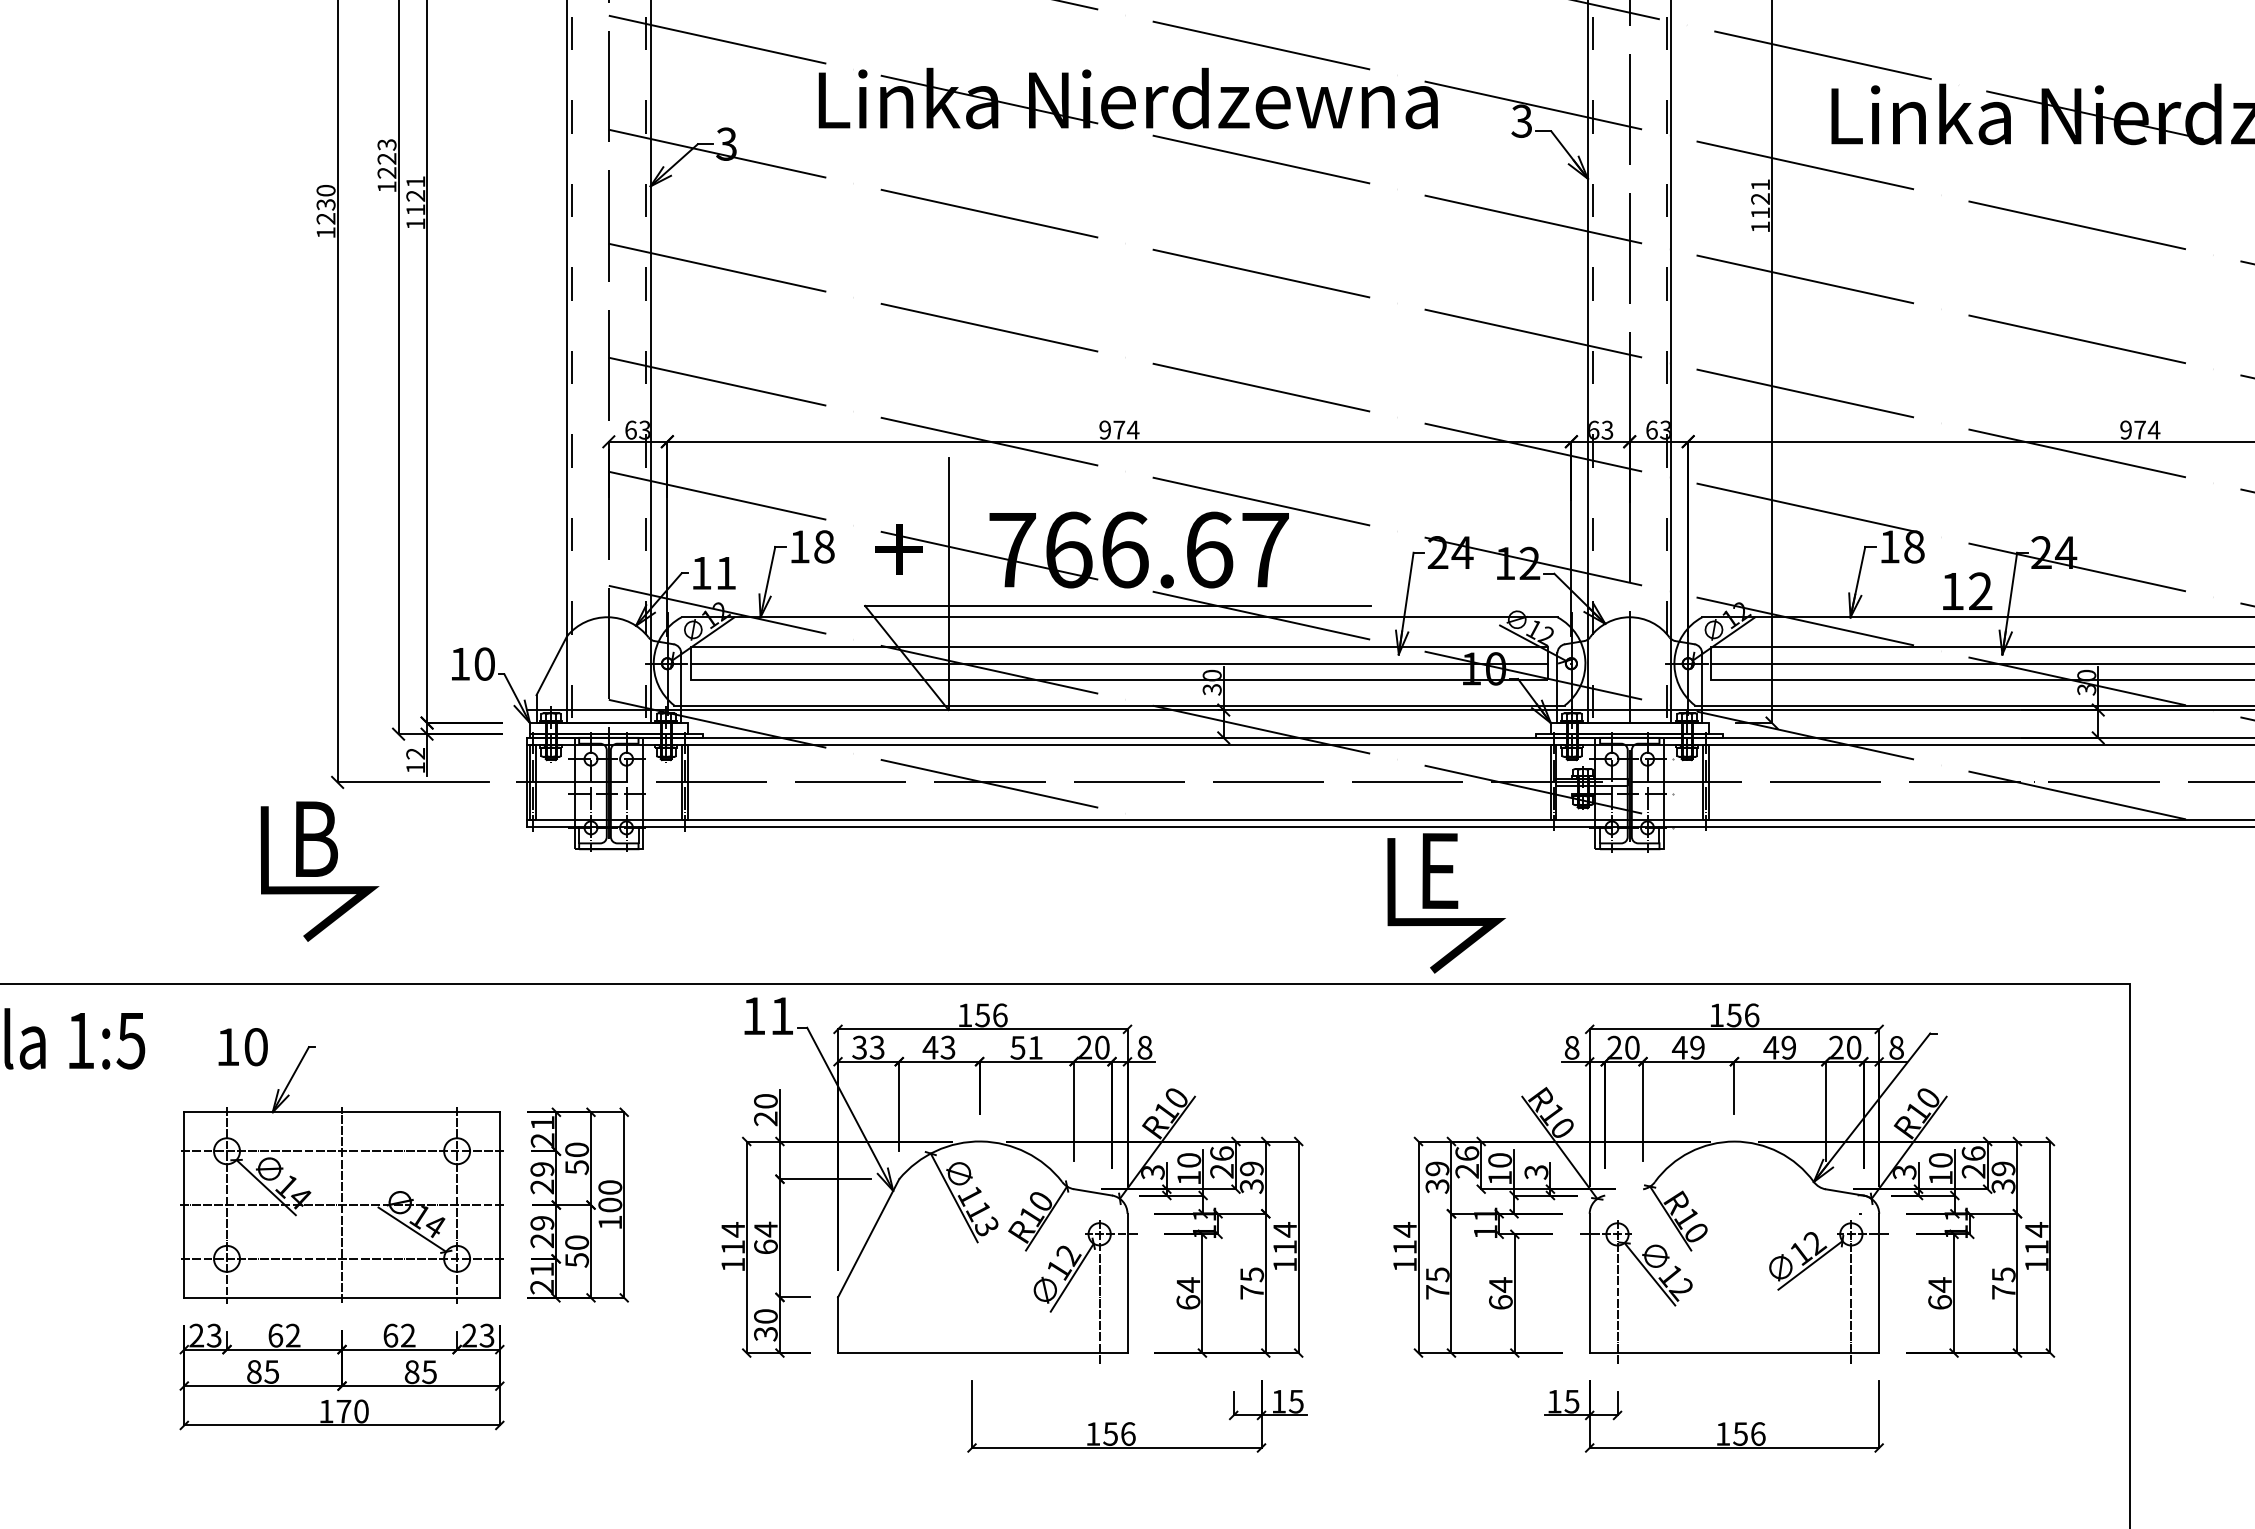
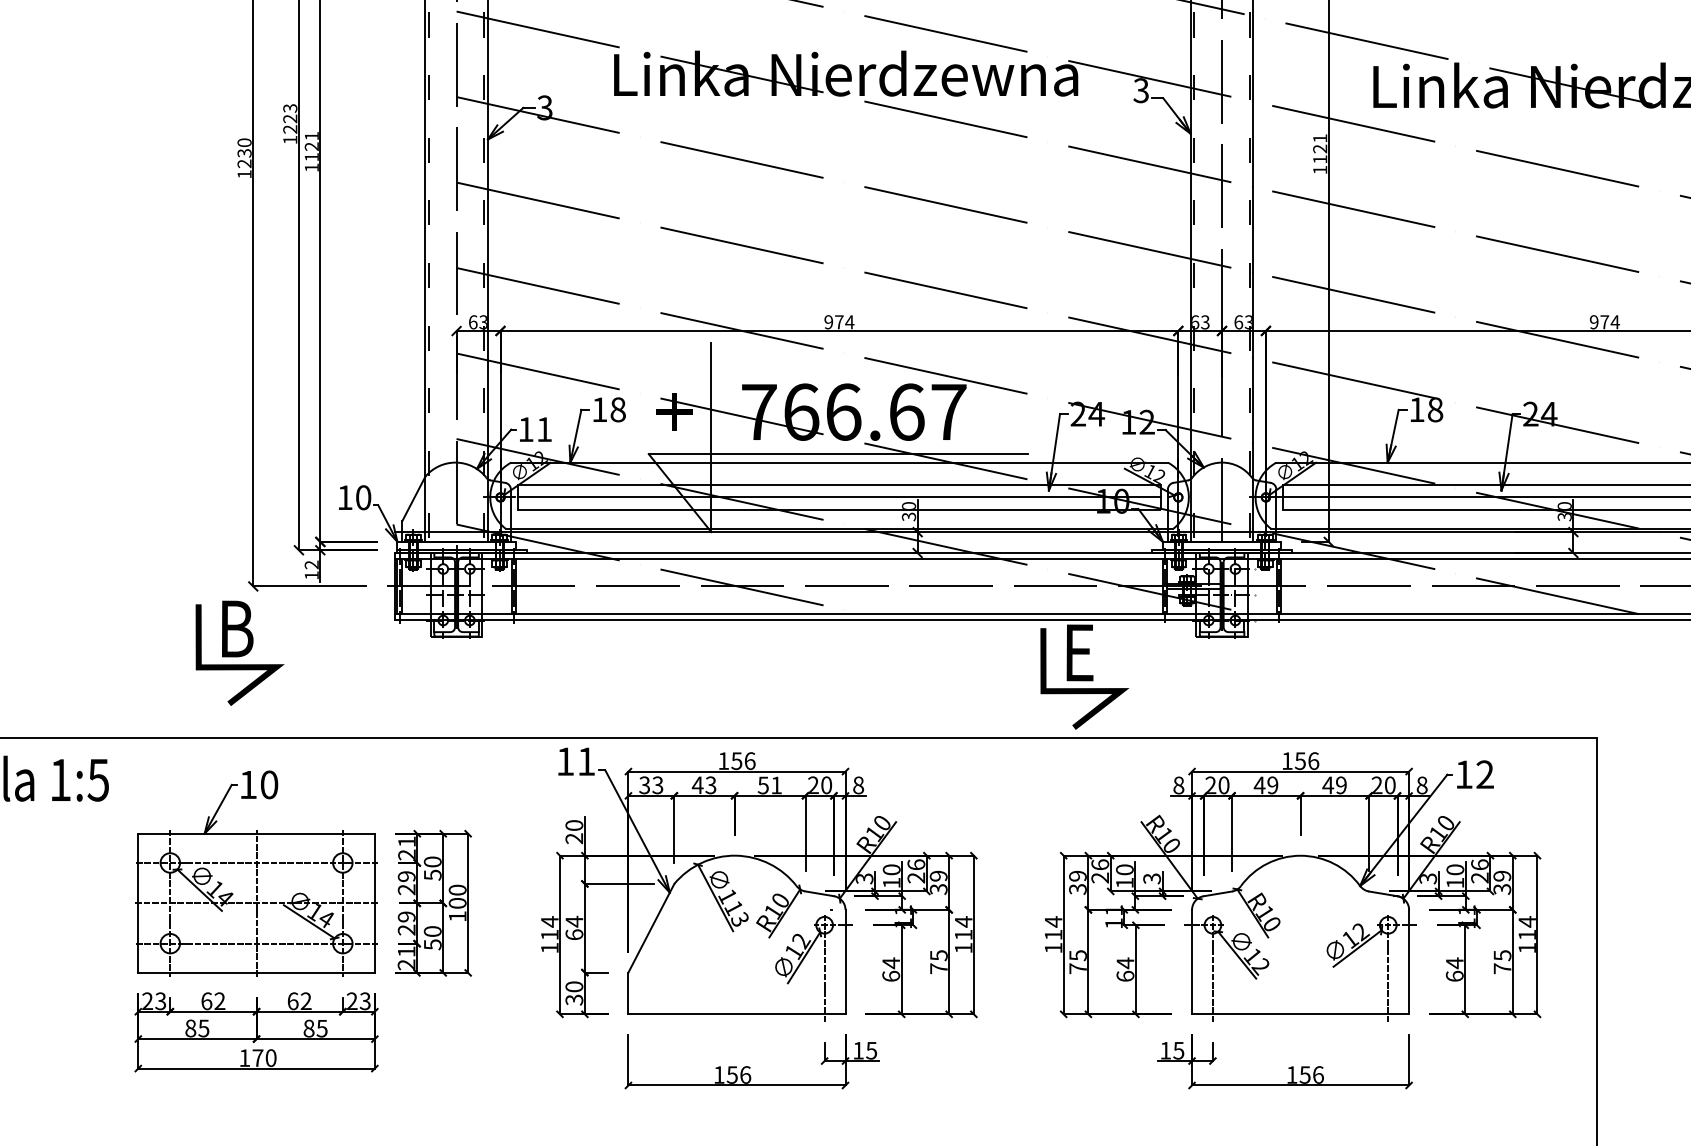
text: (1967, 590) -> (1475, 773), moved
text: (242, 1047) -> (259, 785), moved
line: (1624, 1192) -> (1218, 893), added
part: (1134, 1423) -> (750, 1067), moved

